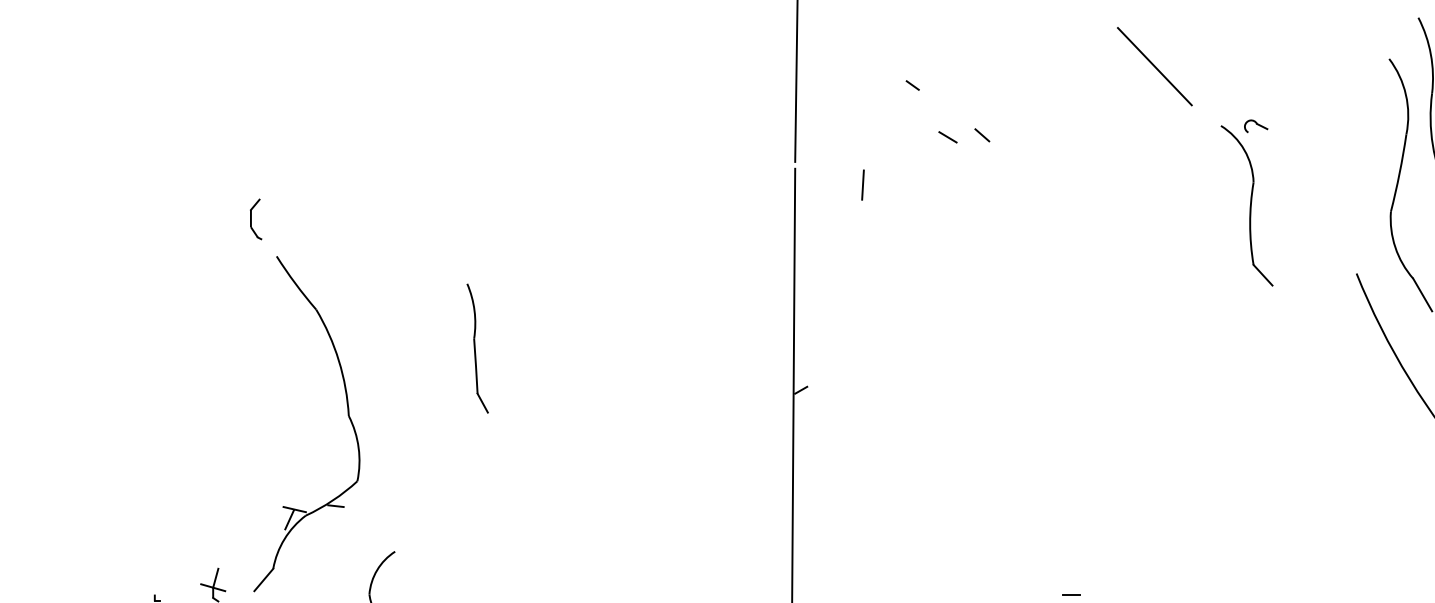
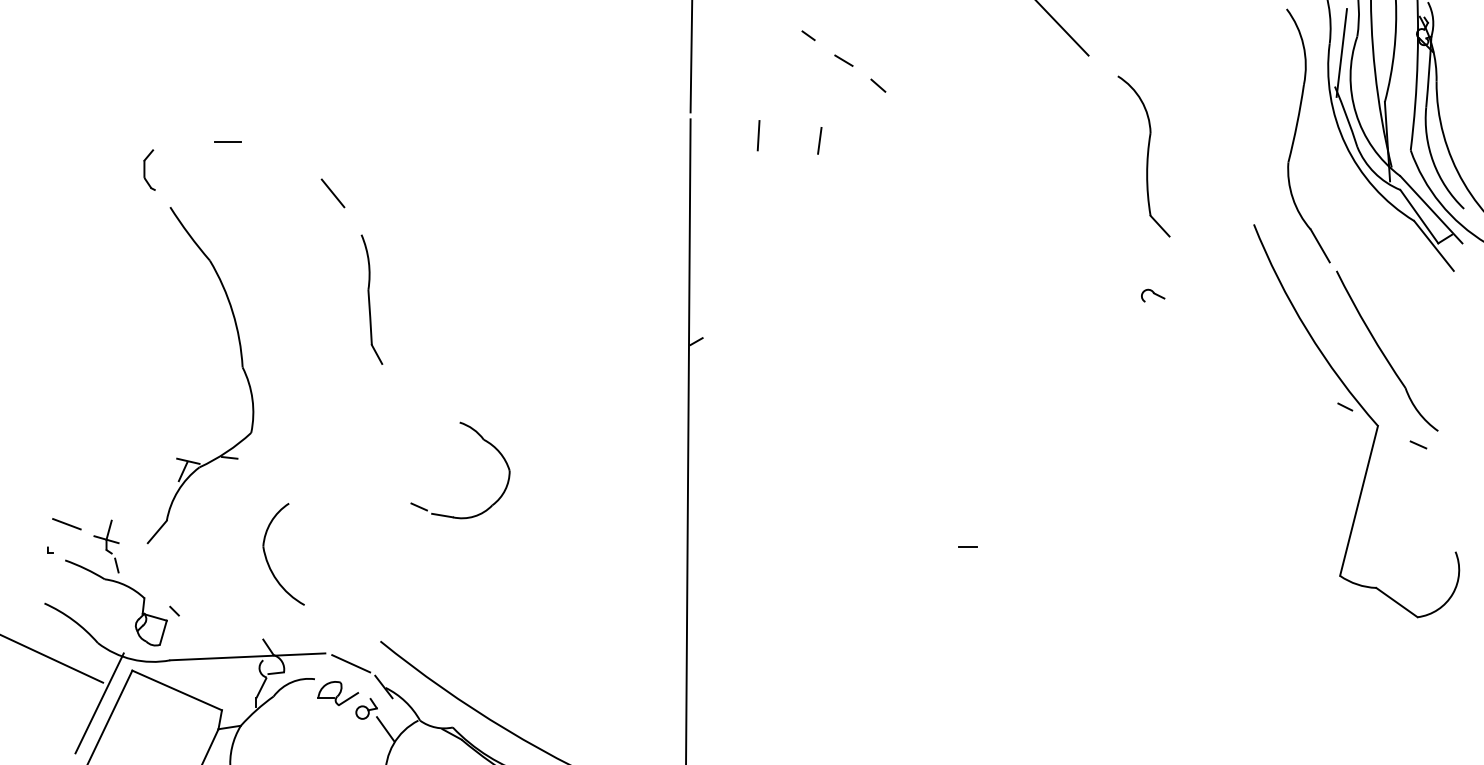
part: (1256, 126) -> (1153, 295), moved
line: (947, 137) -> (843, 60), moved
line: (923, 189) -> (819, 140), added
line: (333, 190) -> (227, 141), added
line: (438, 242) -> (332, 193), added
part: (589, 489) -> (484, 441), added
line: (173, 572) -> (66, 524), added

